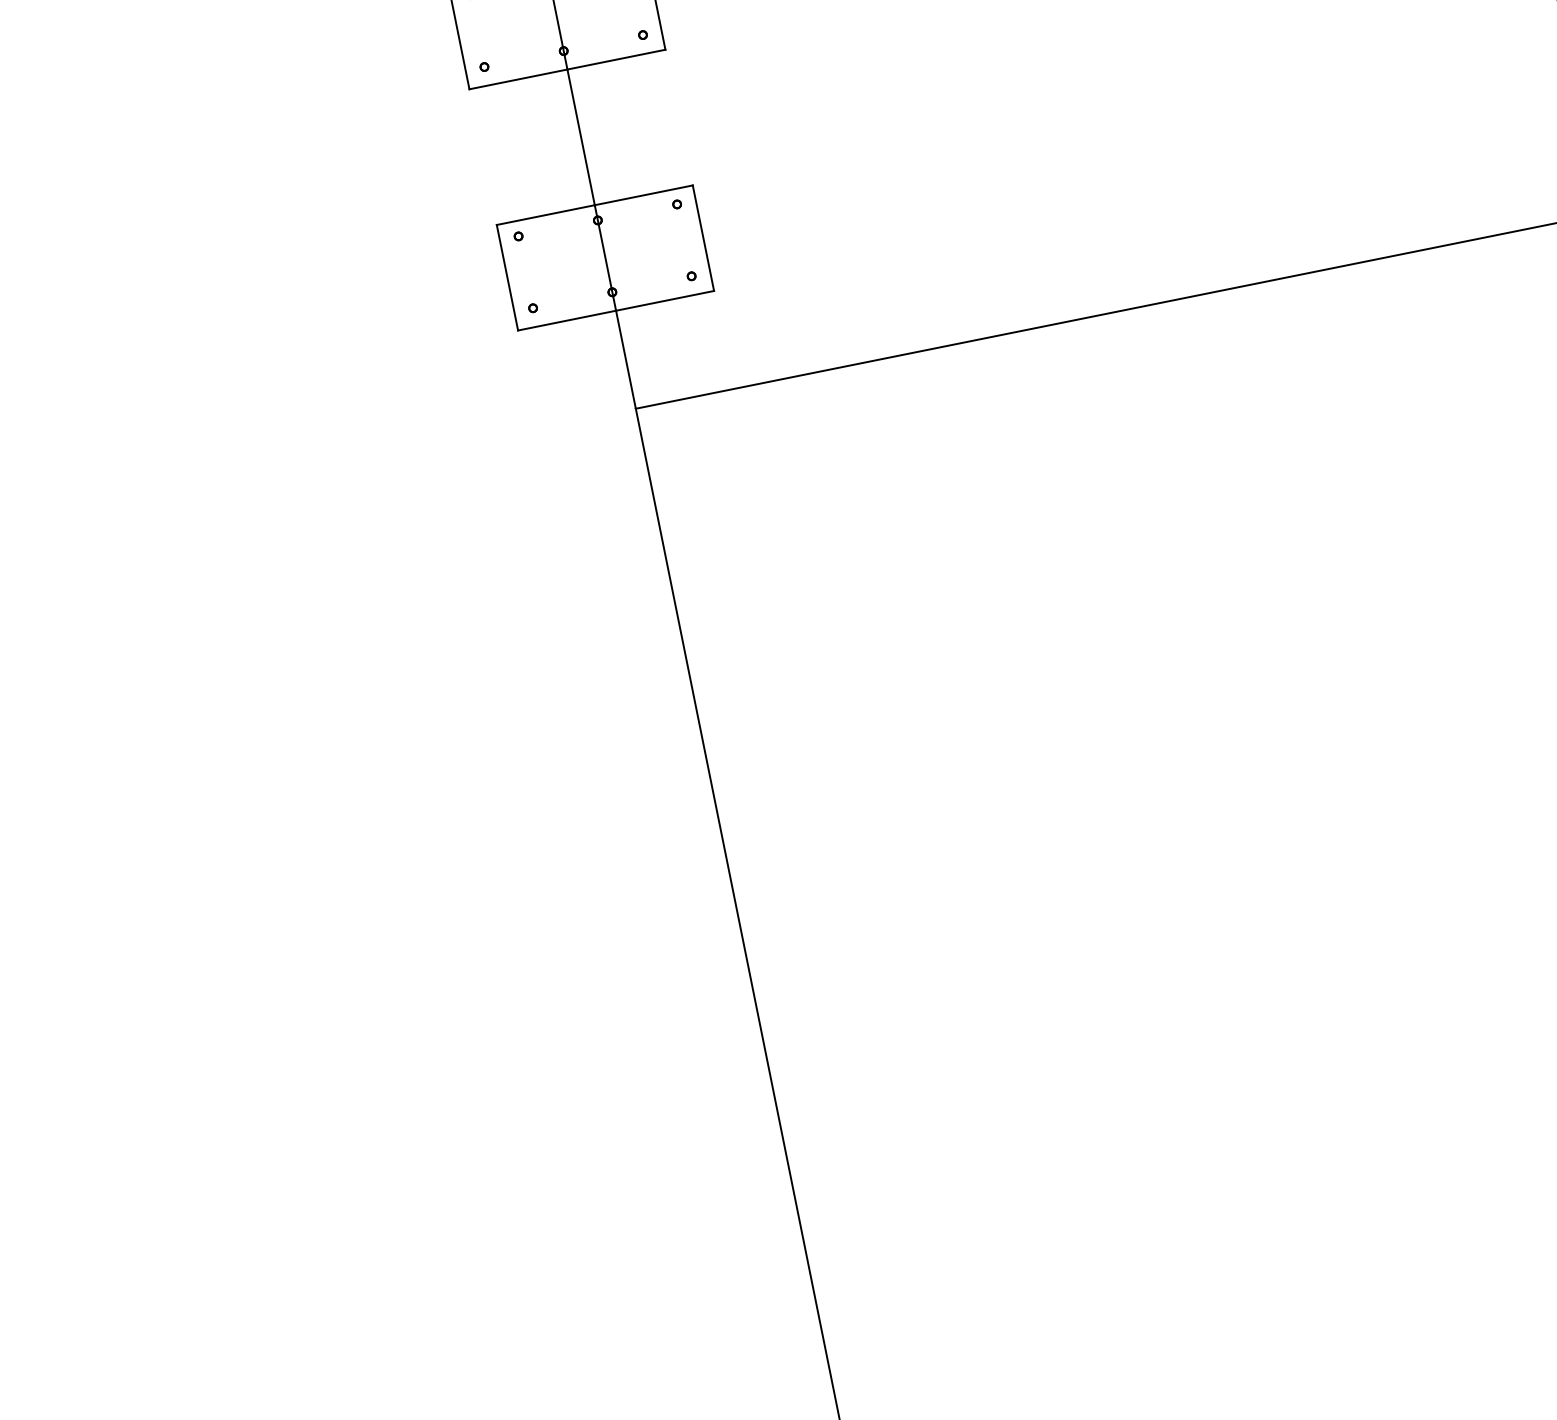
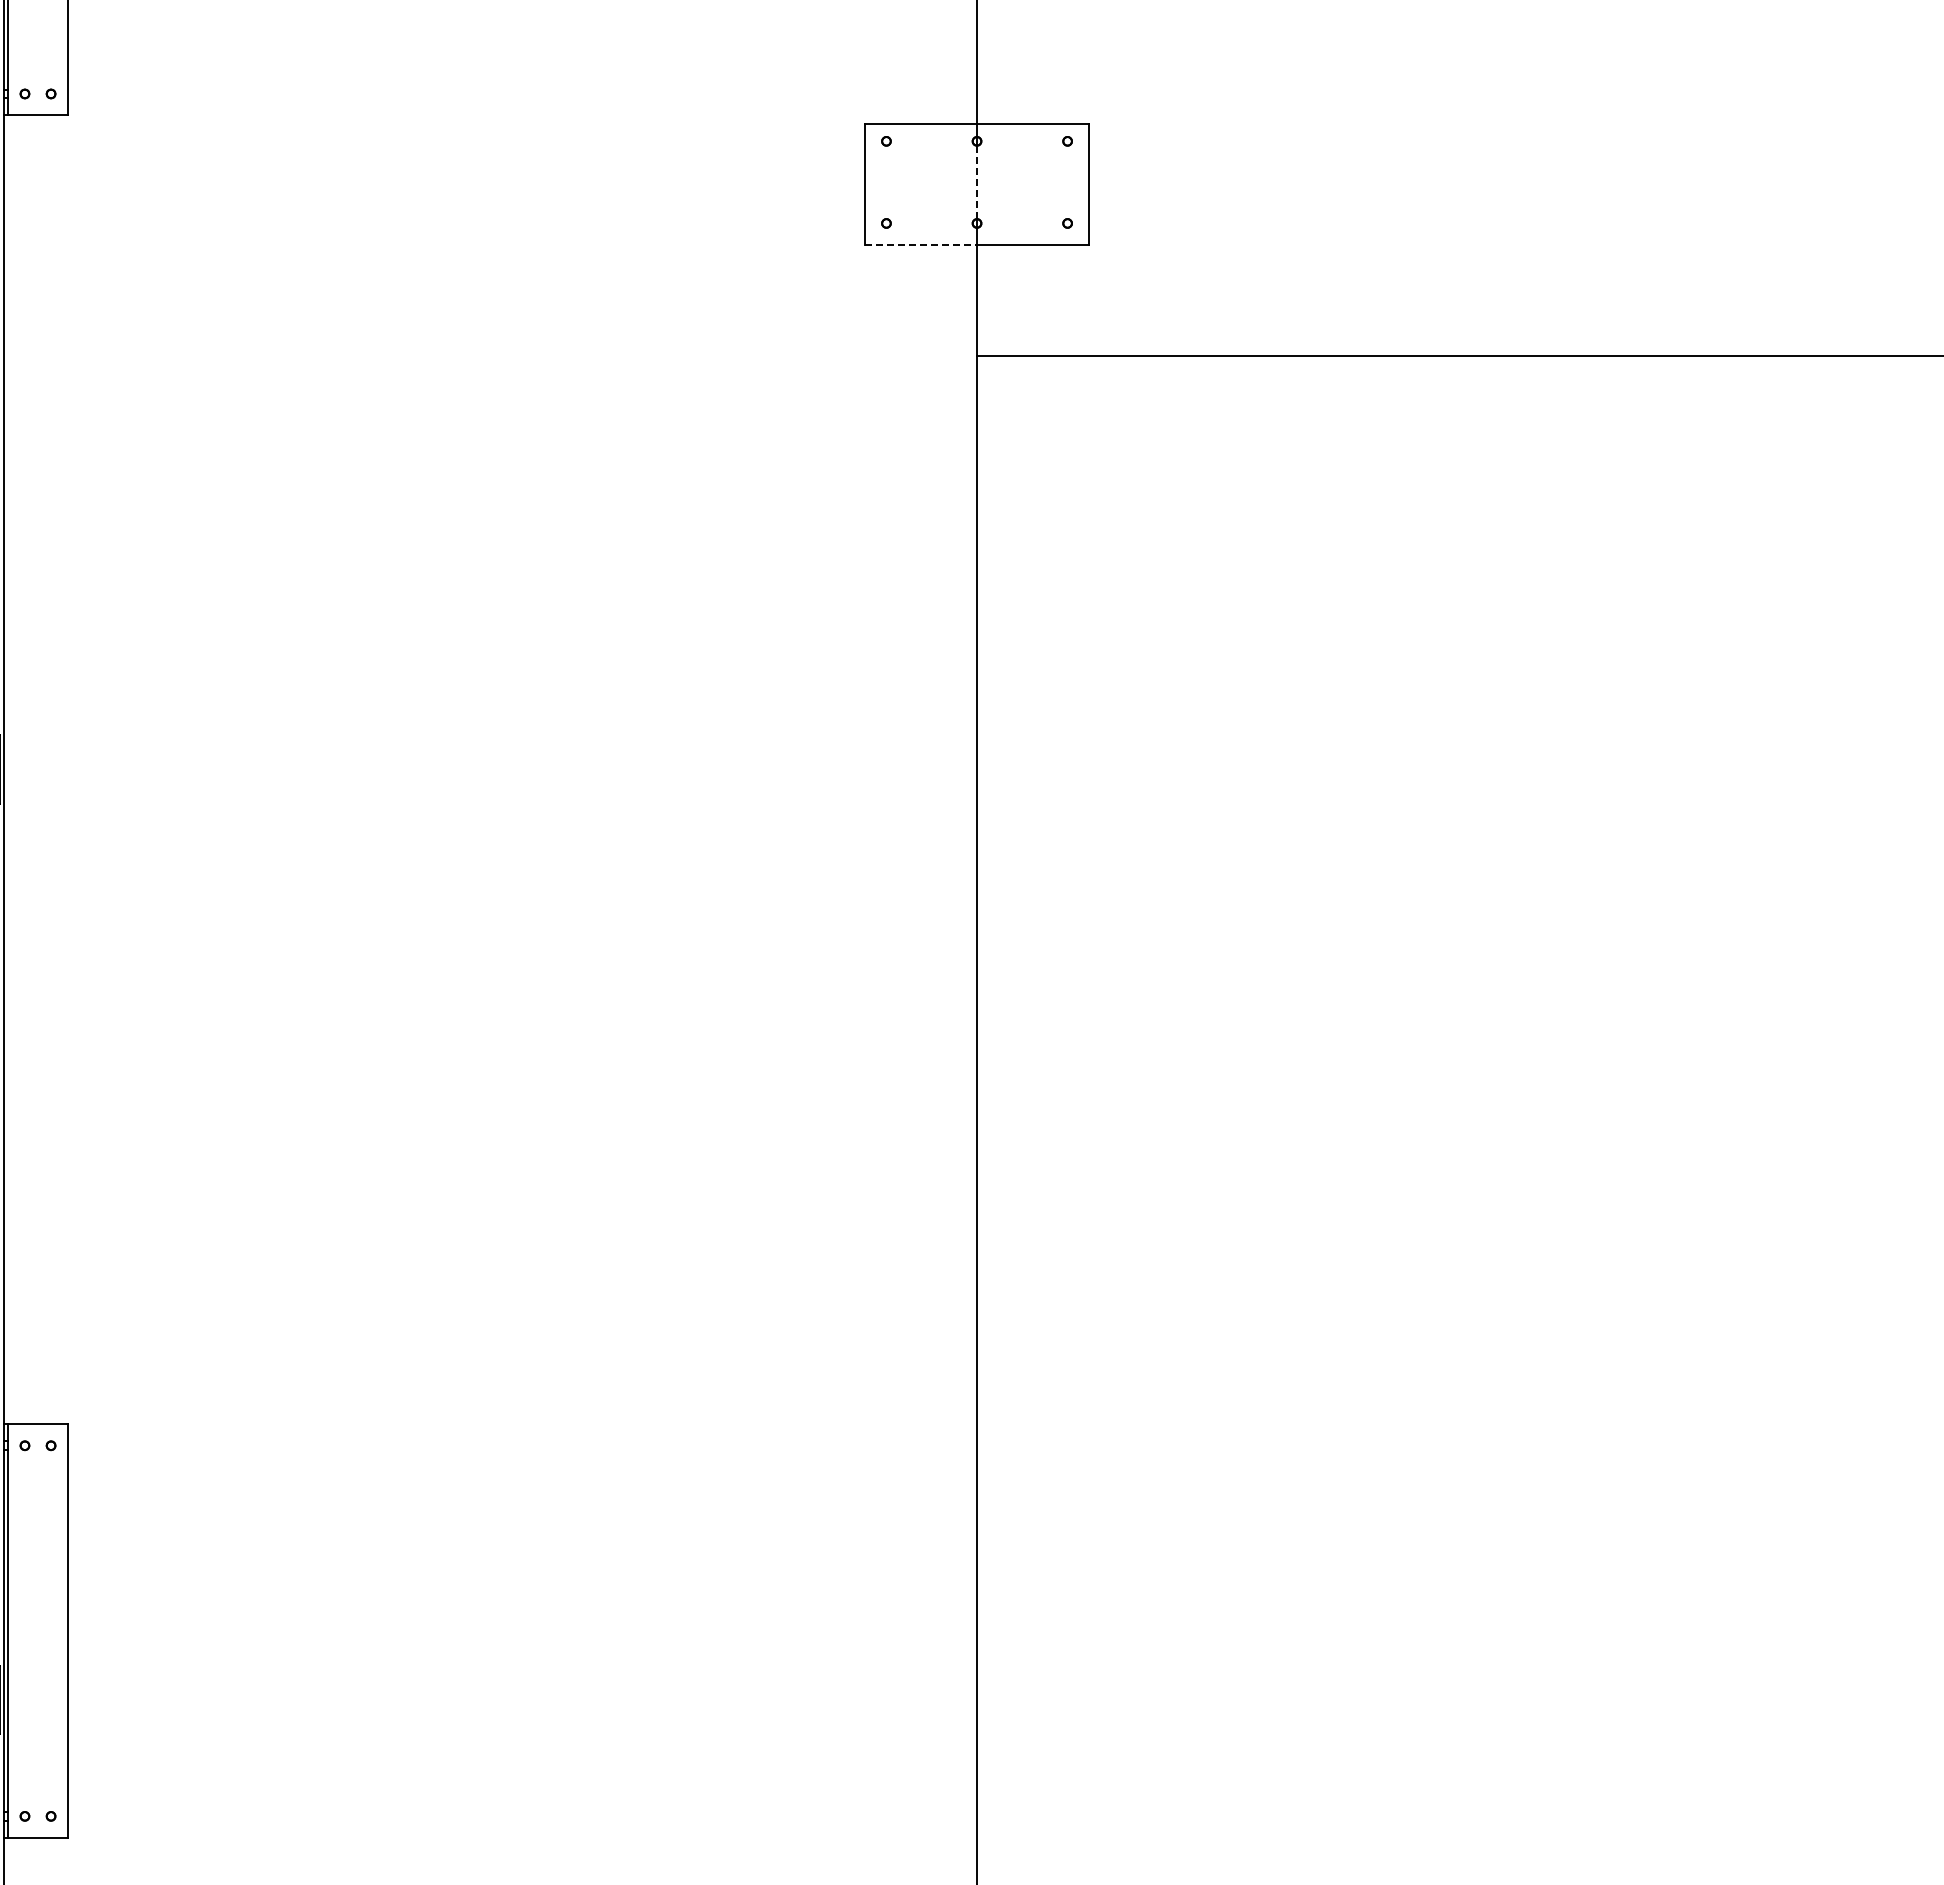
line: (605, 256) -> (977, 182), solid -> dashed
line: (567, 320) -> (921, 244), solid -> dashed

